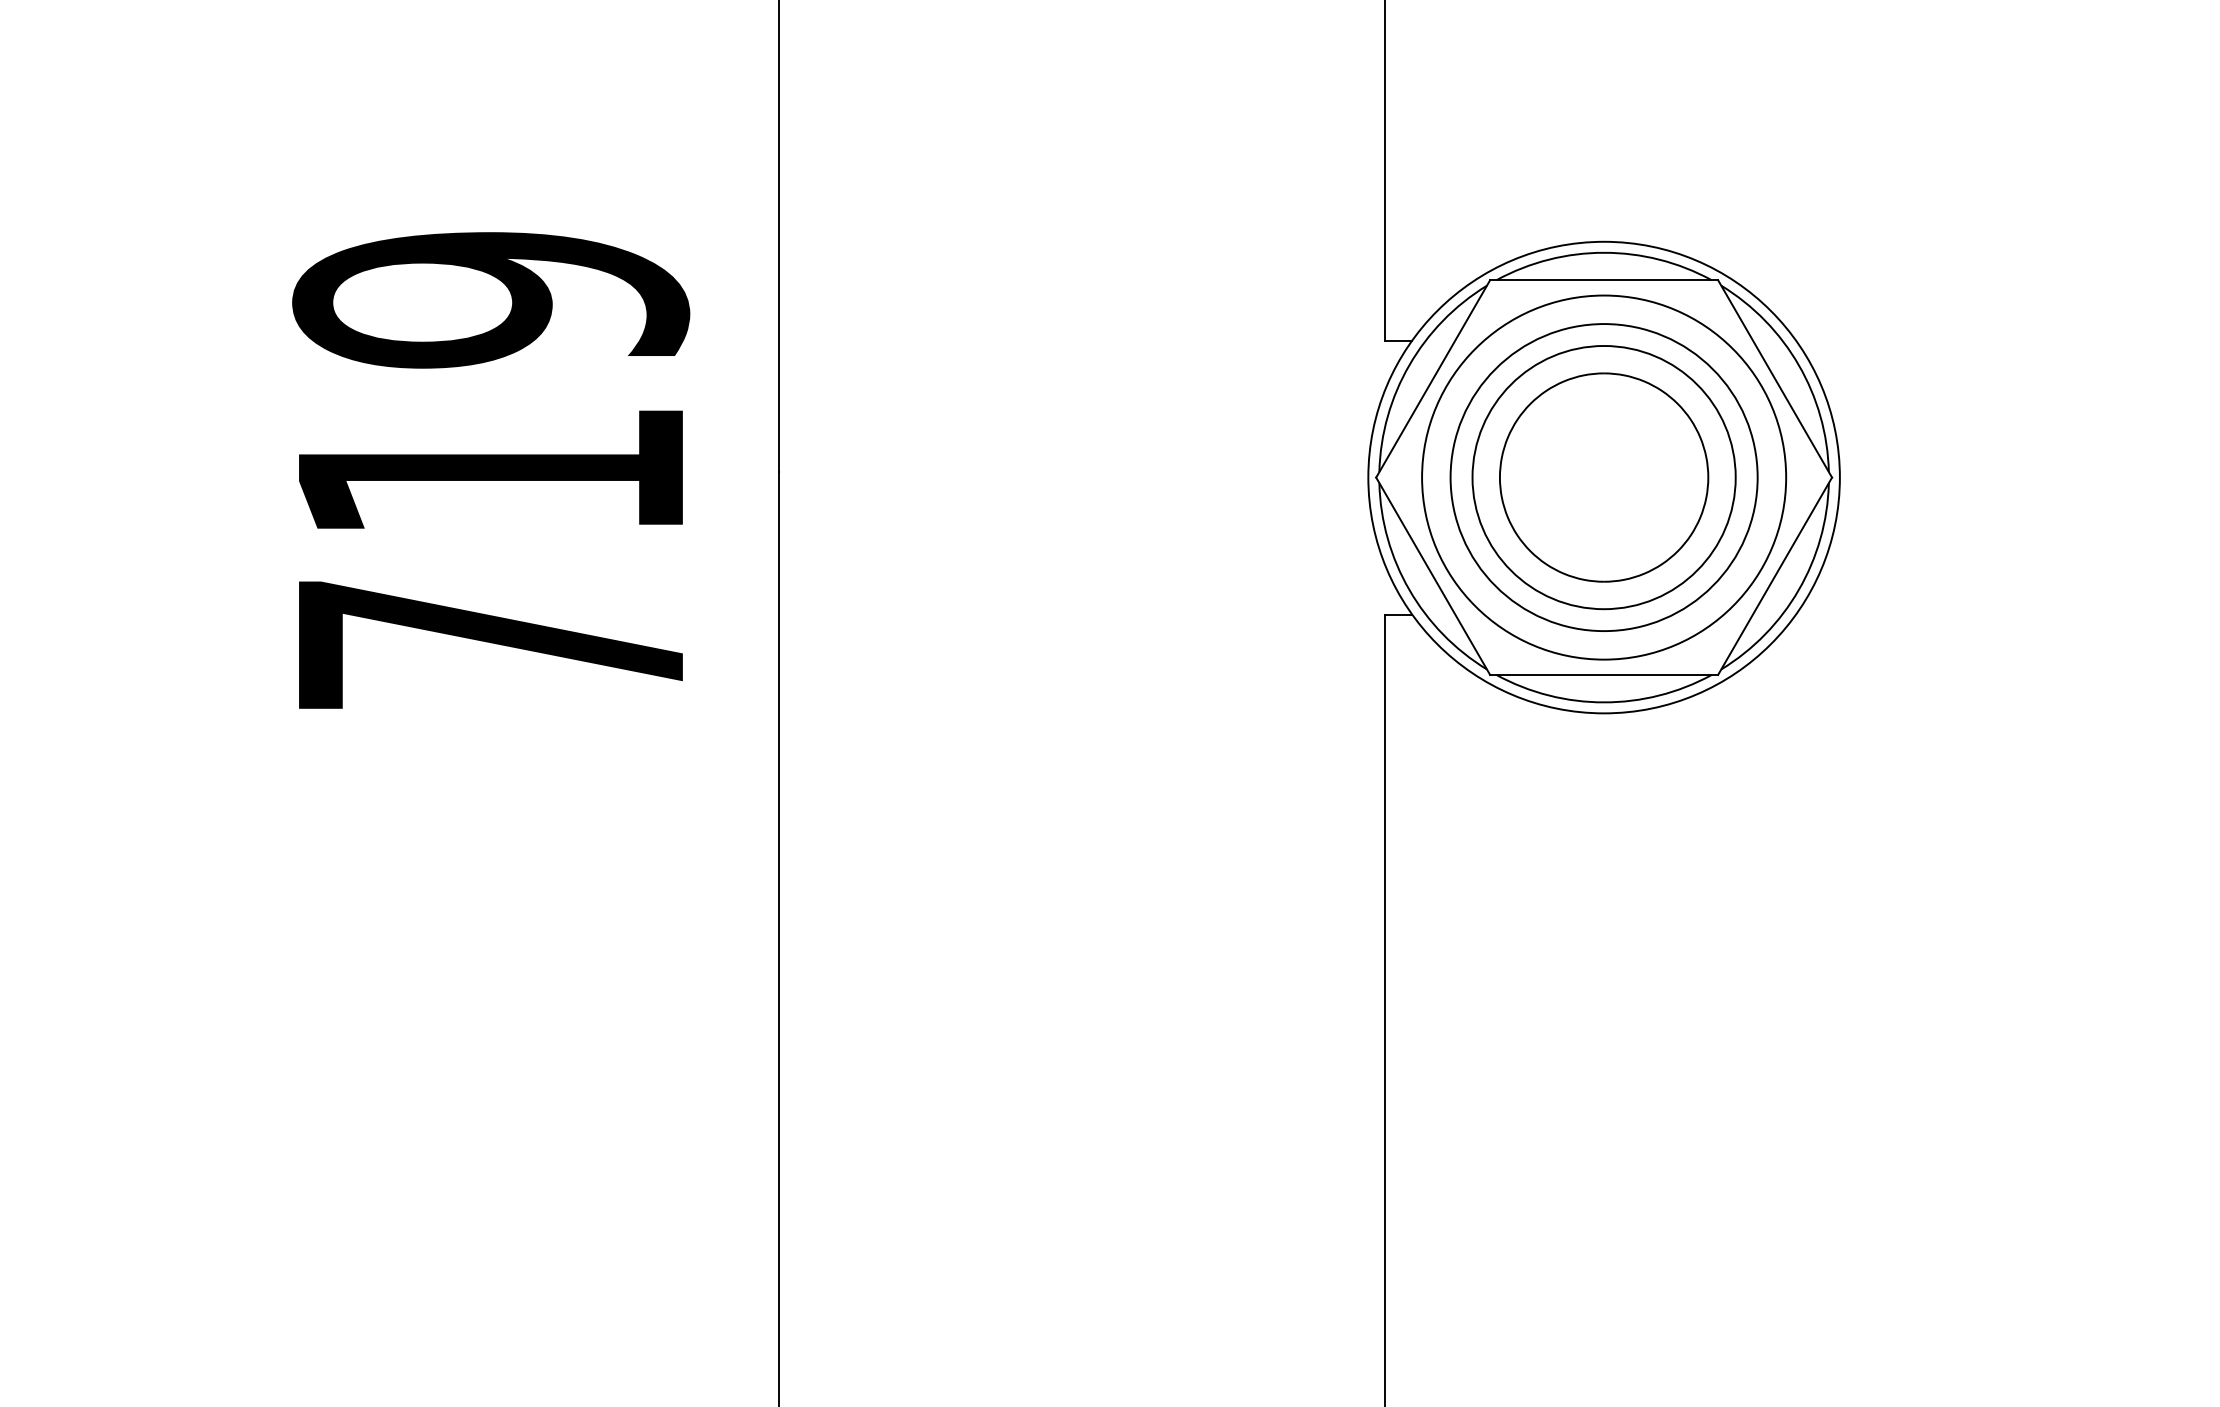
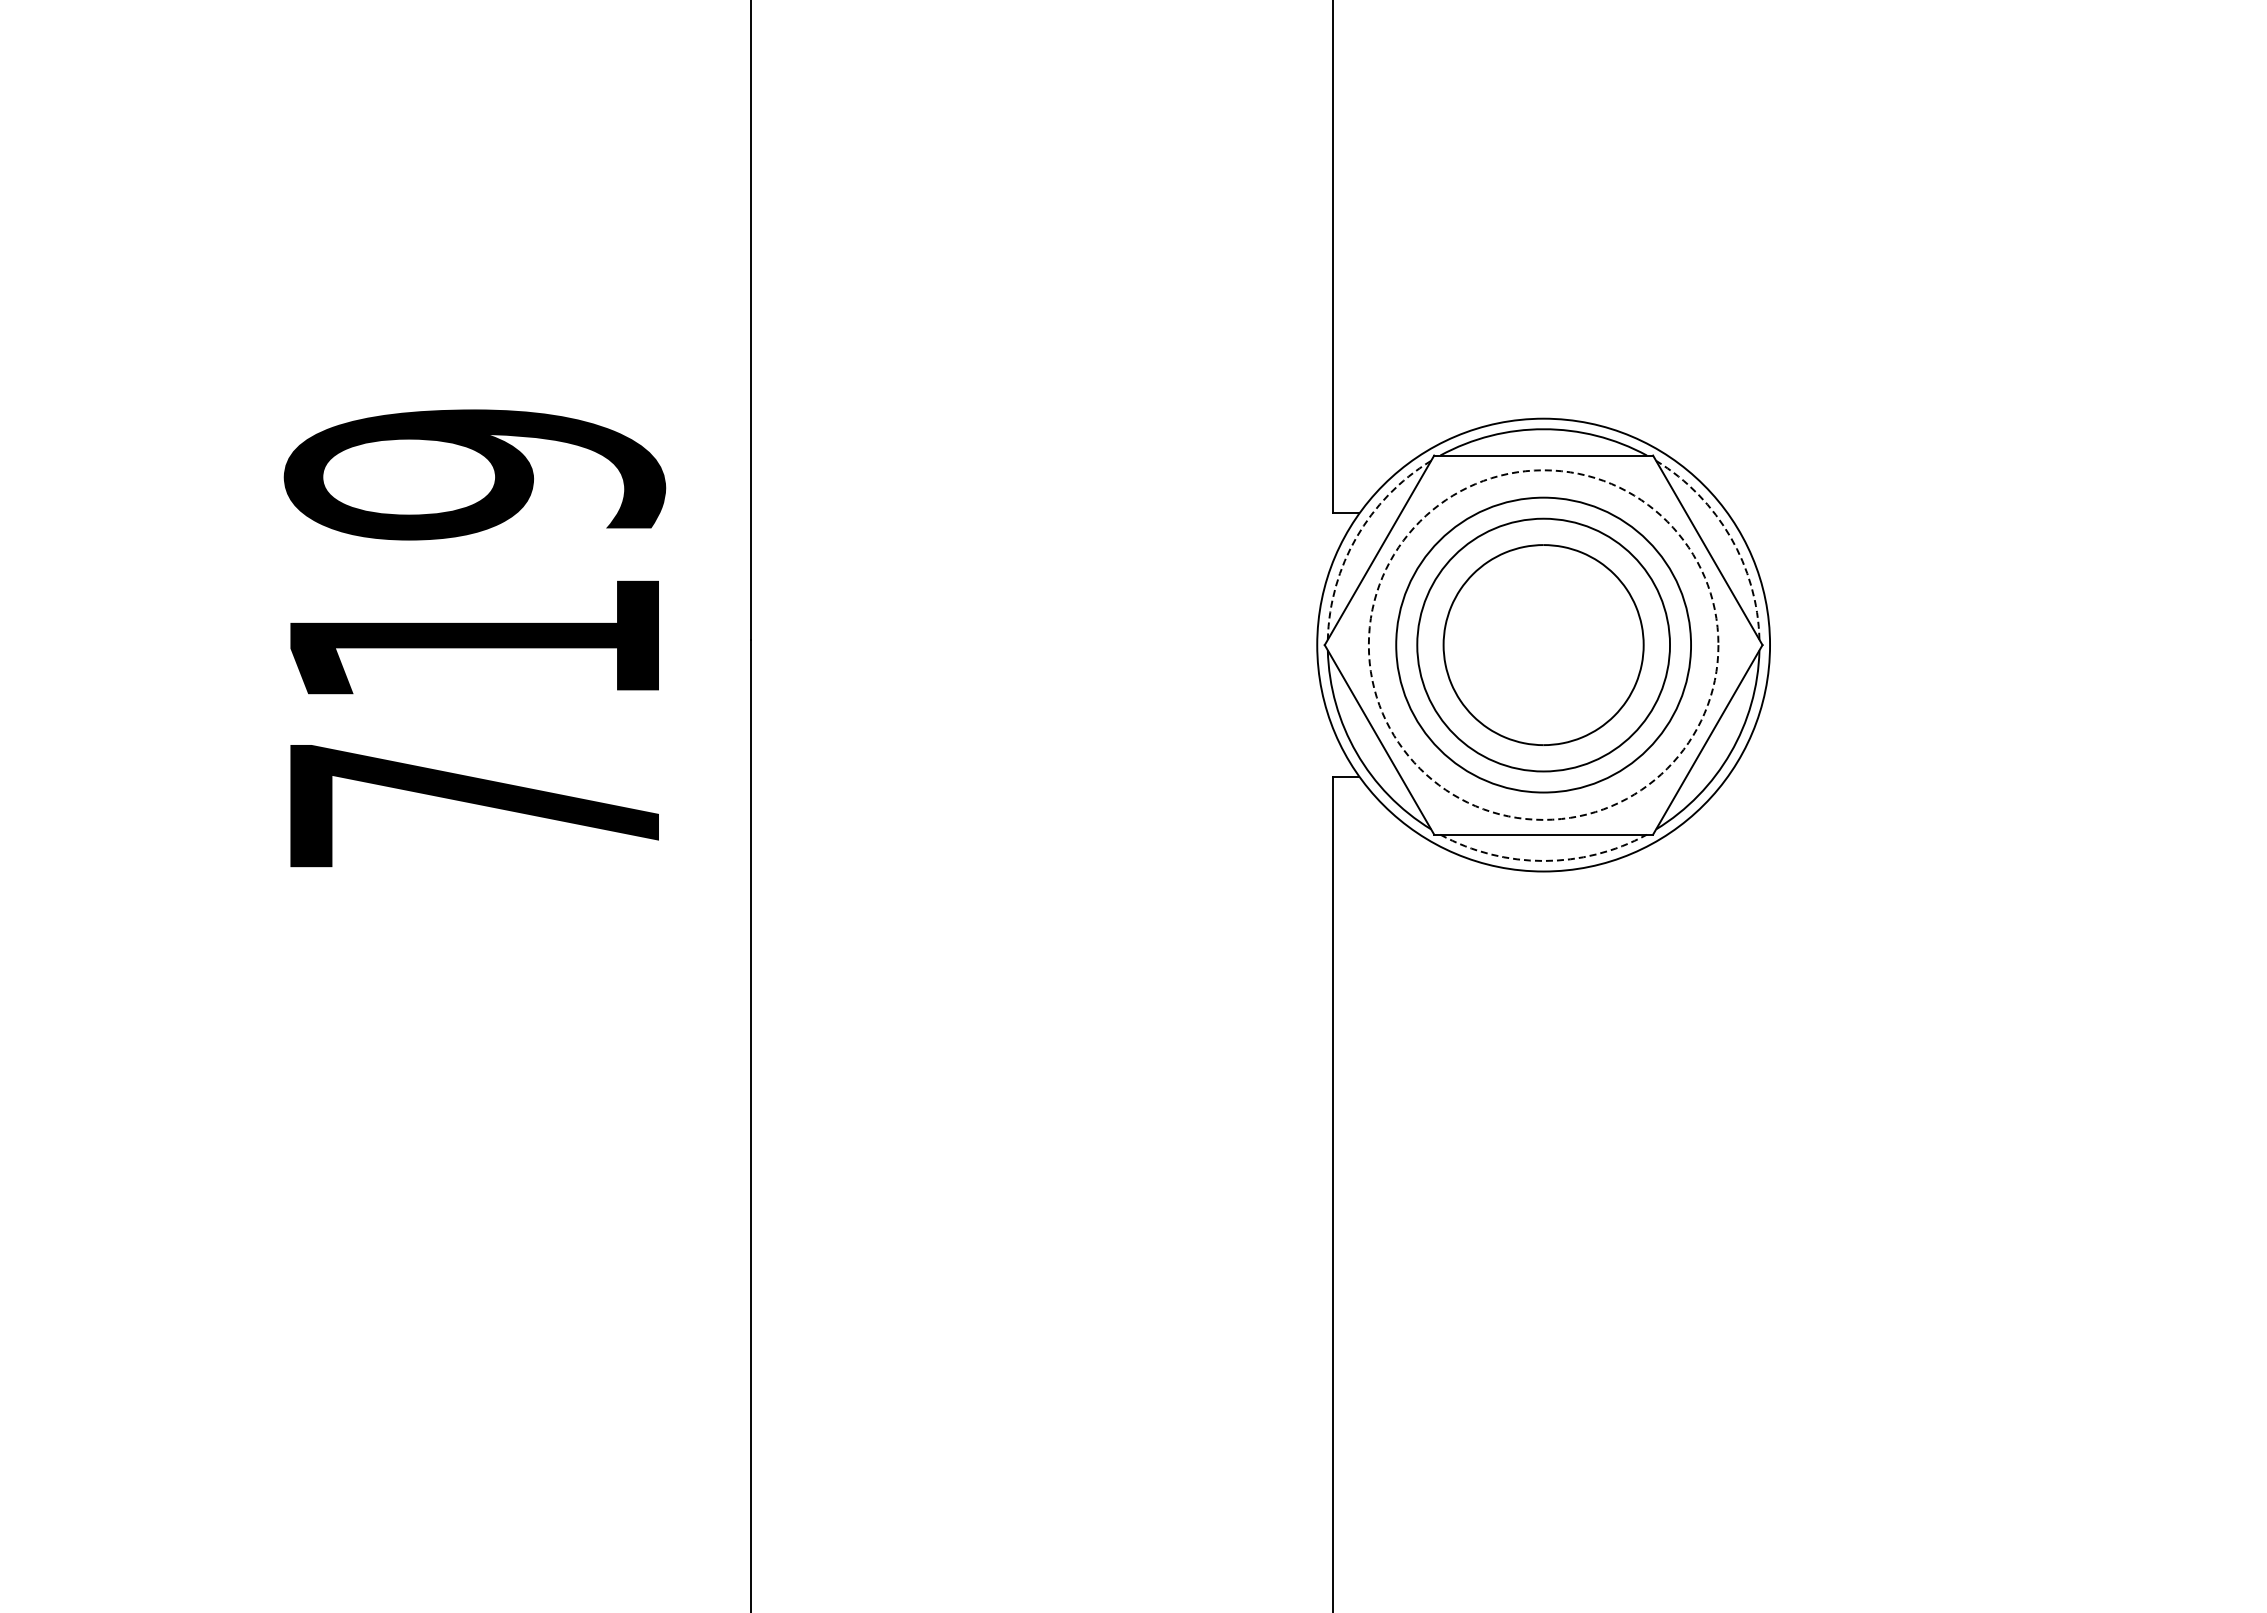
arc: (1409, 365) -> (1356, 537), solid -> dashed
arc: (1798, 365) -> (1730, 537), solid -> dashed
circle: (1603, 476) -> (1543, 644), solid -> dashed
arc: (1603, 701) -> (1543, 860), solid -> dashed

